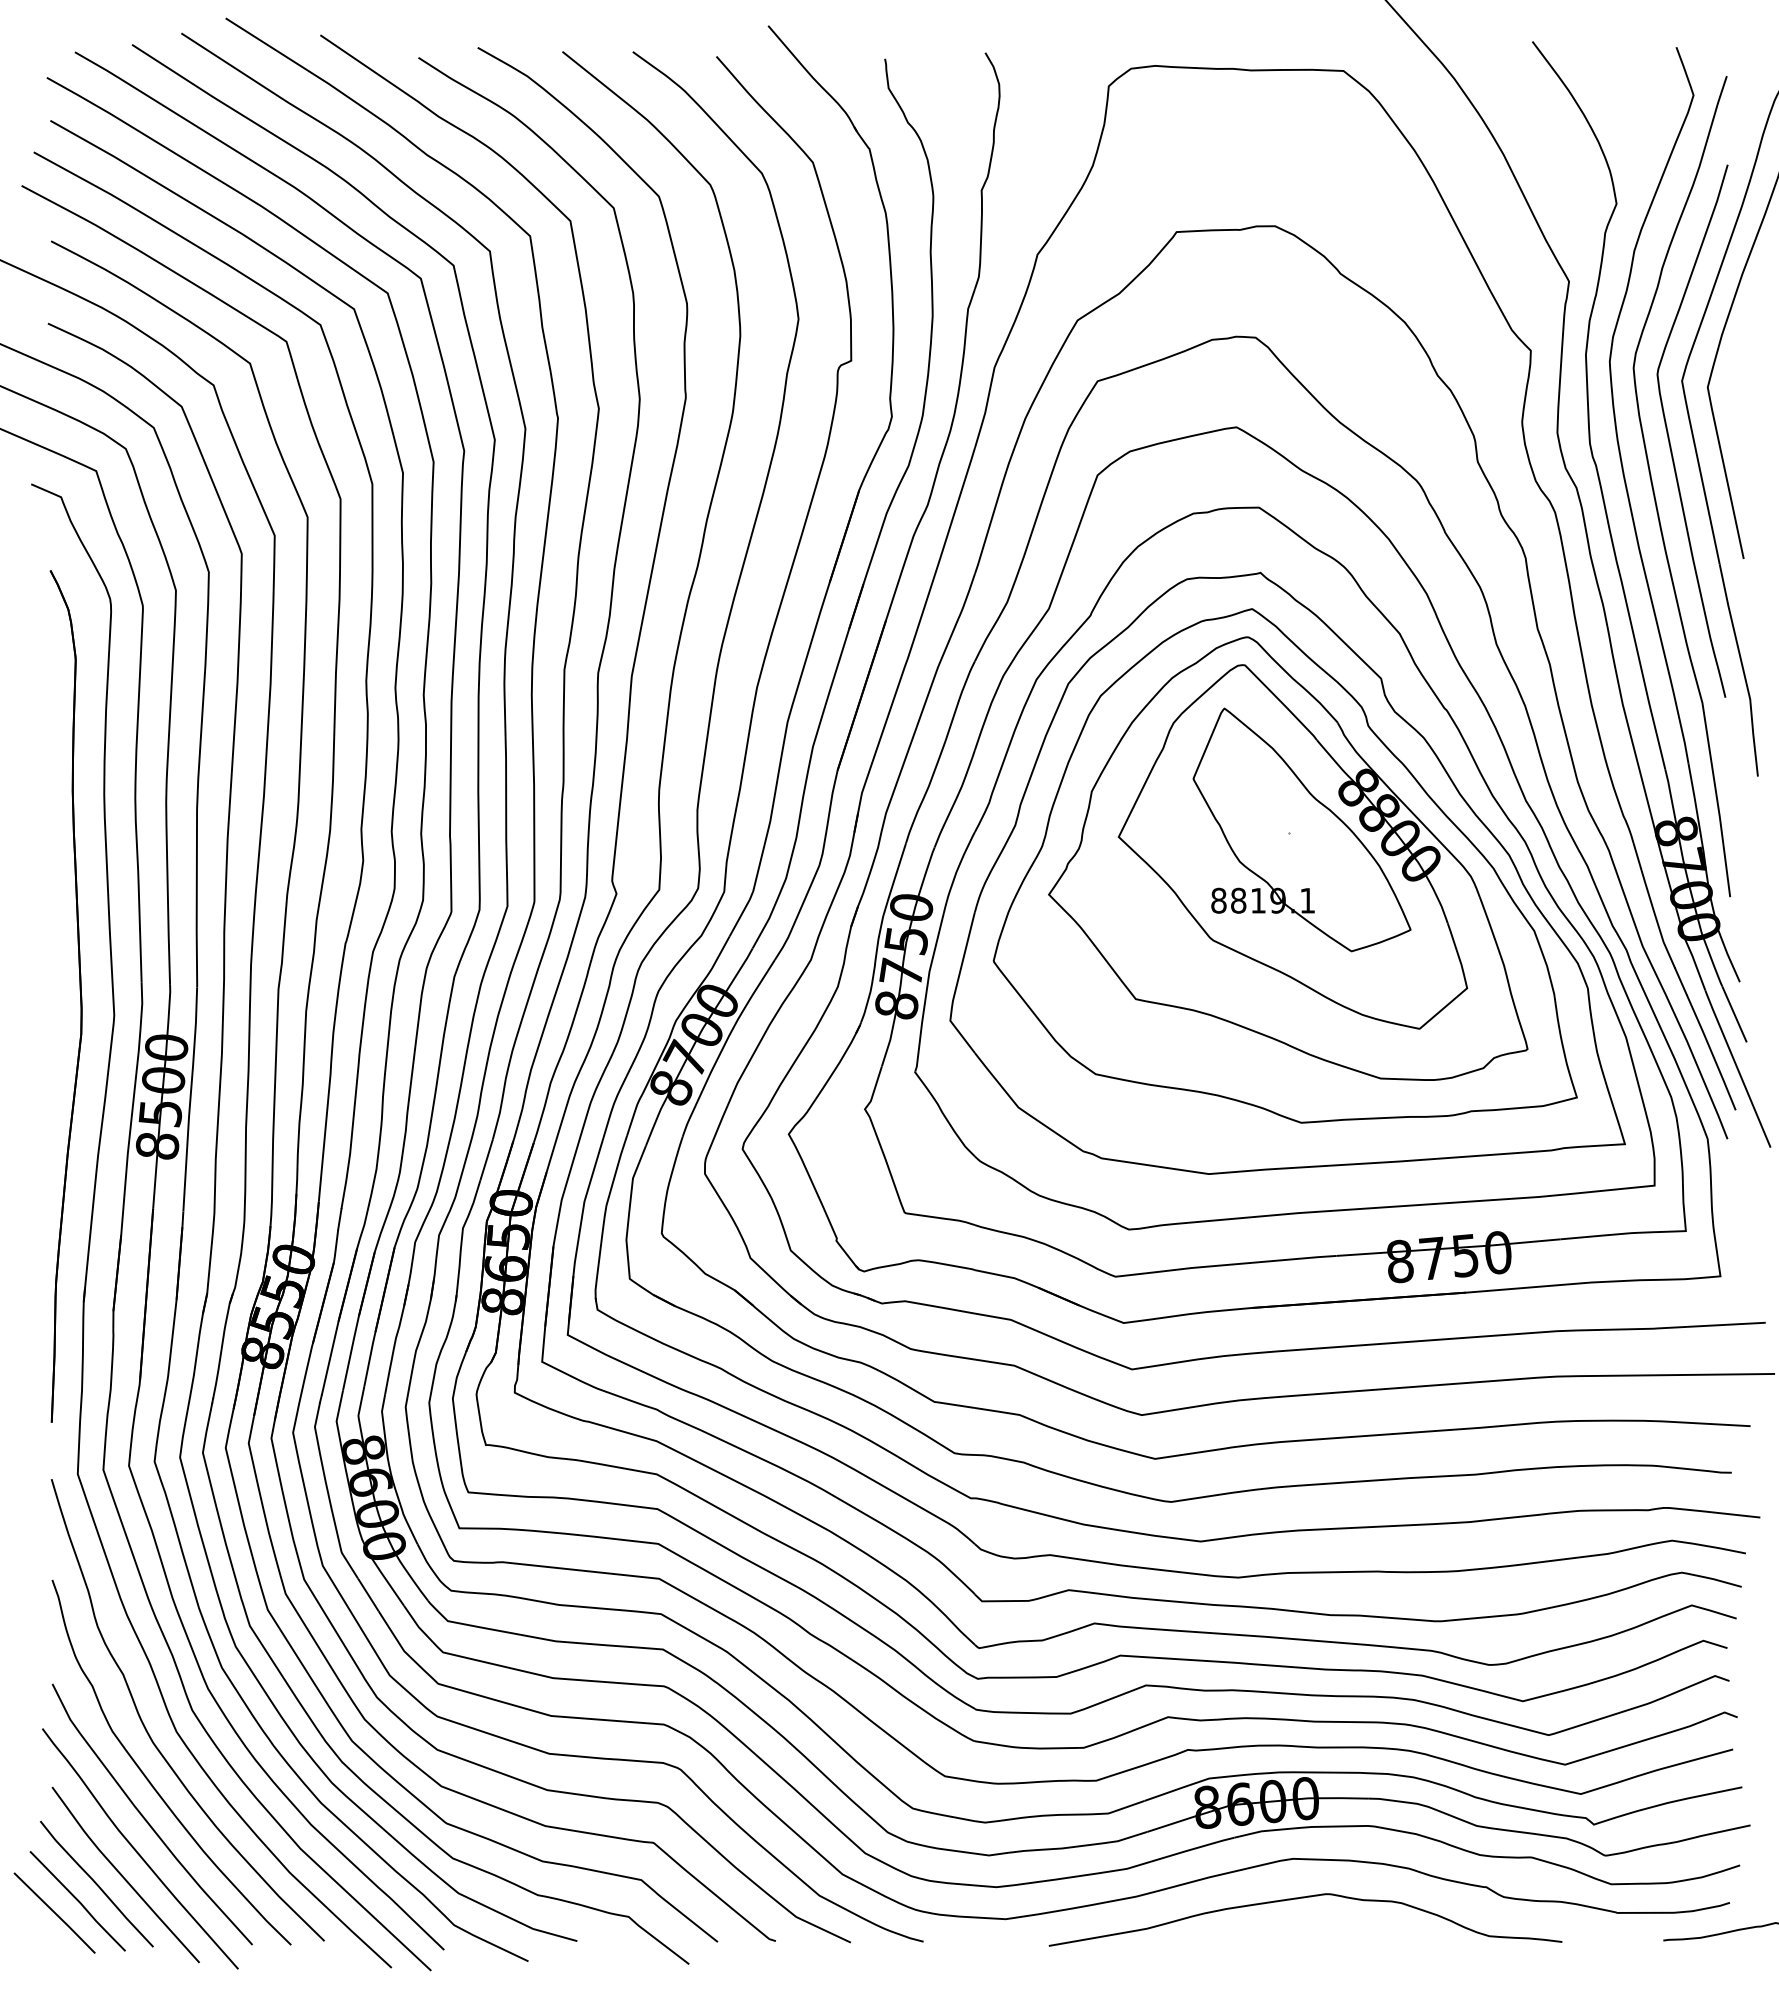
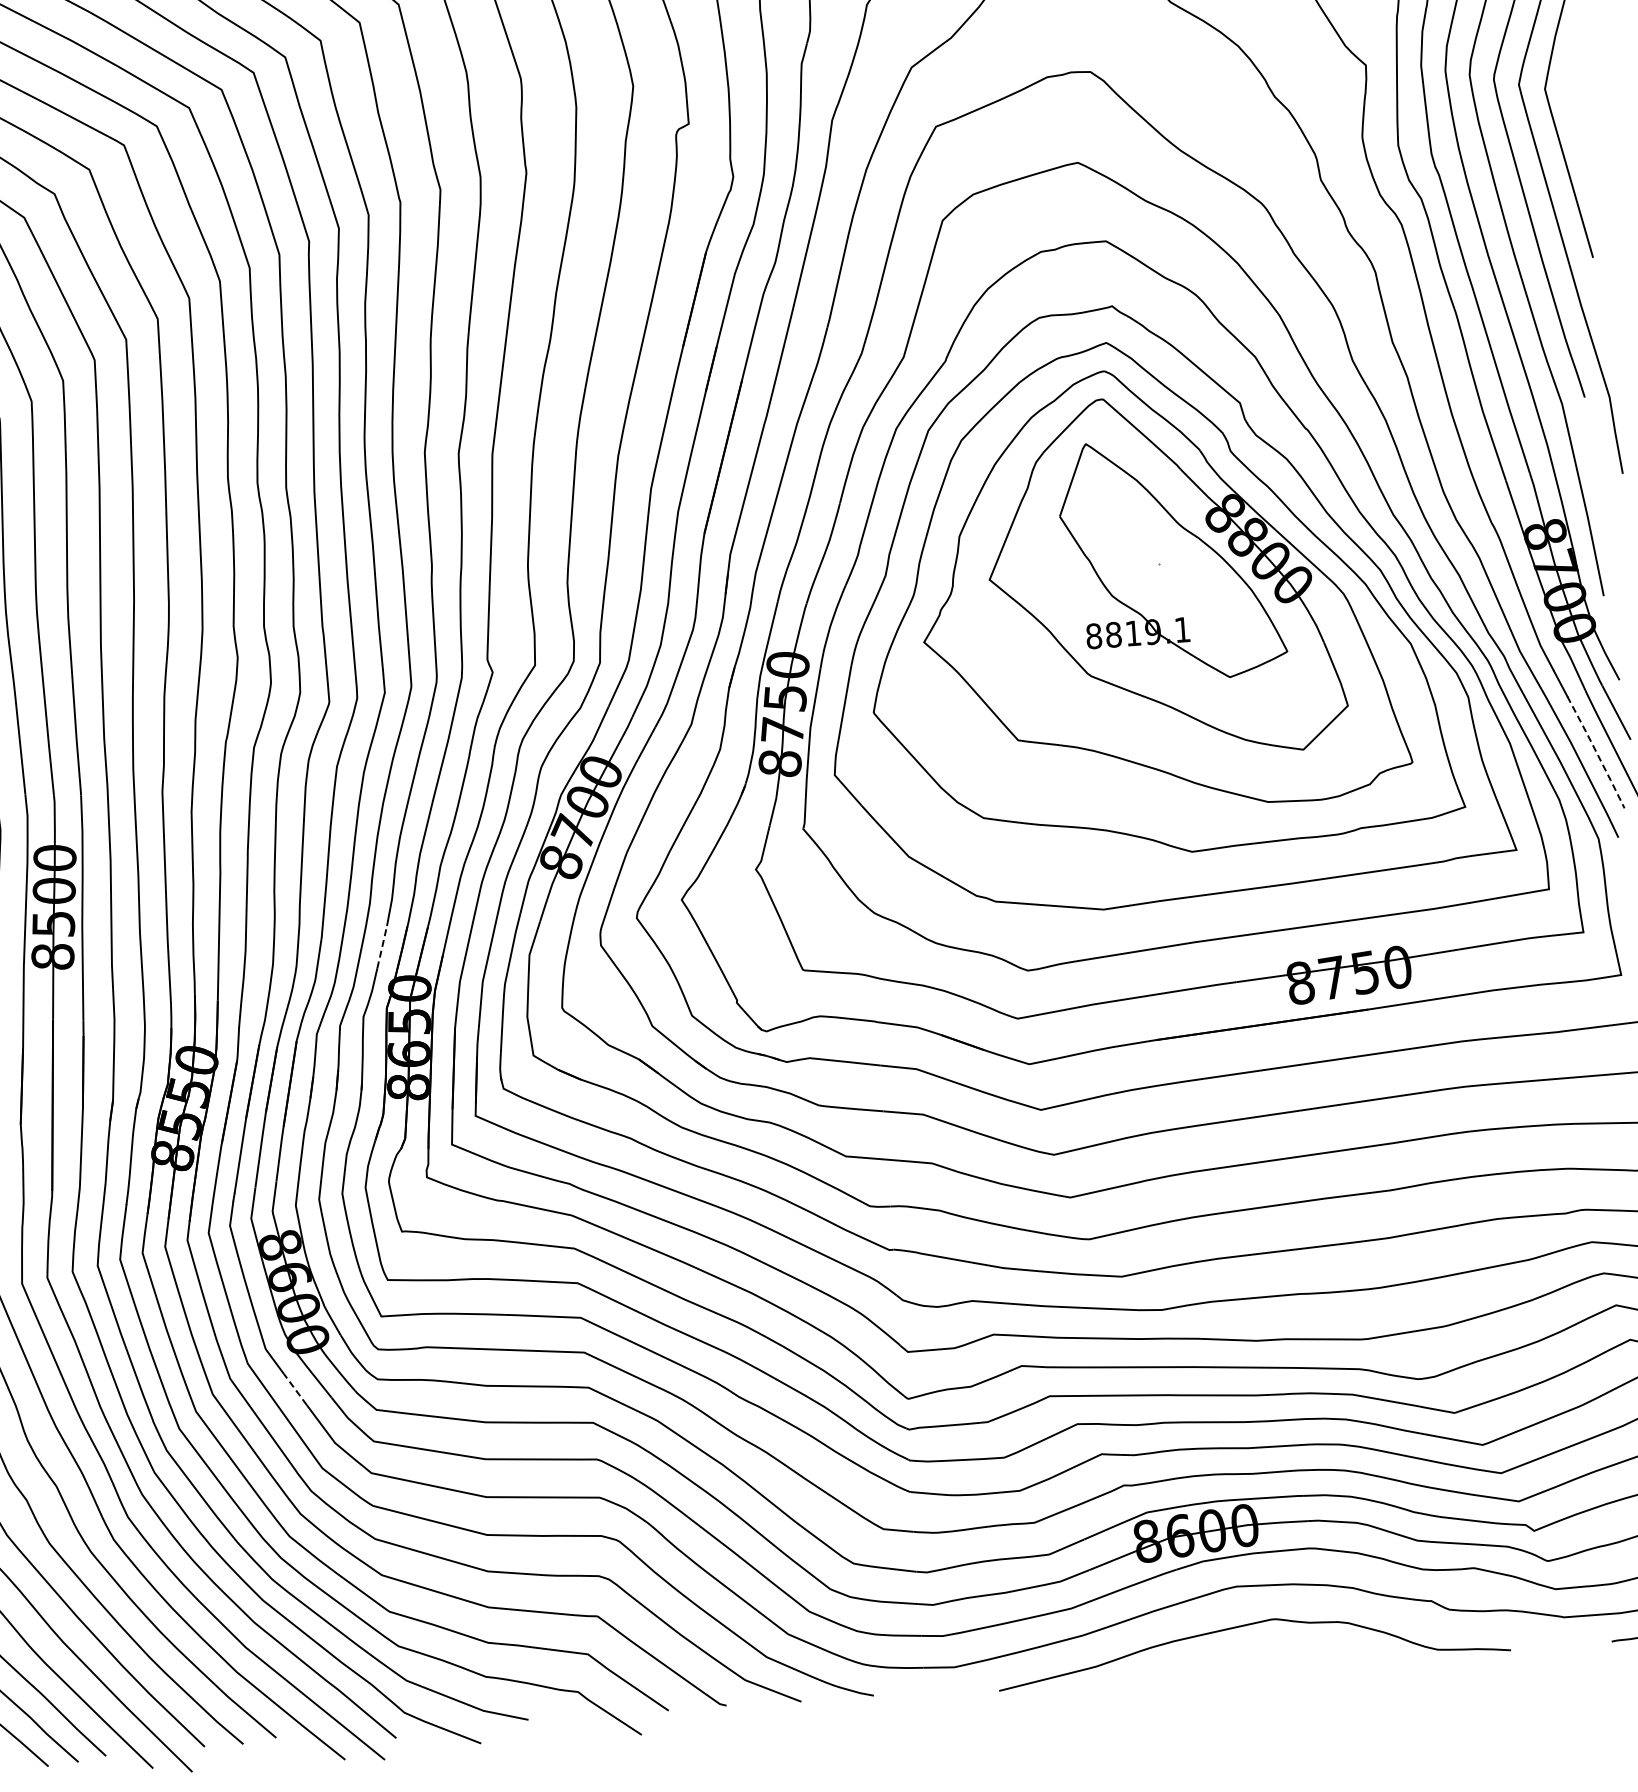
line: (1711, 1052) -> (1596, 752), solid -> dashed
line: (486, 1158) -> (381, 945), solid -> dashed
line: (368, 1595) -> (295, 1390), solid -> dashed

